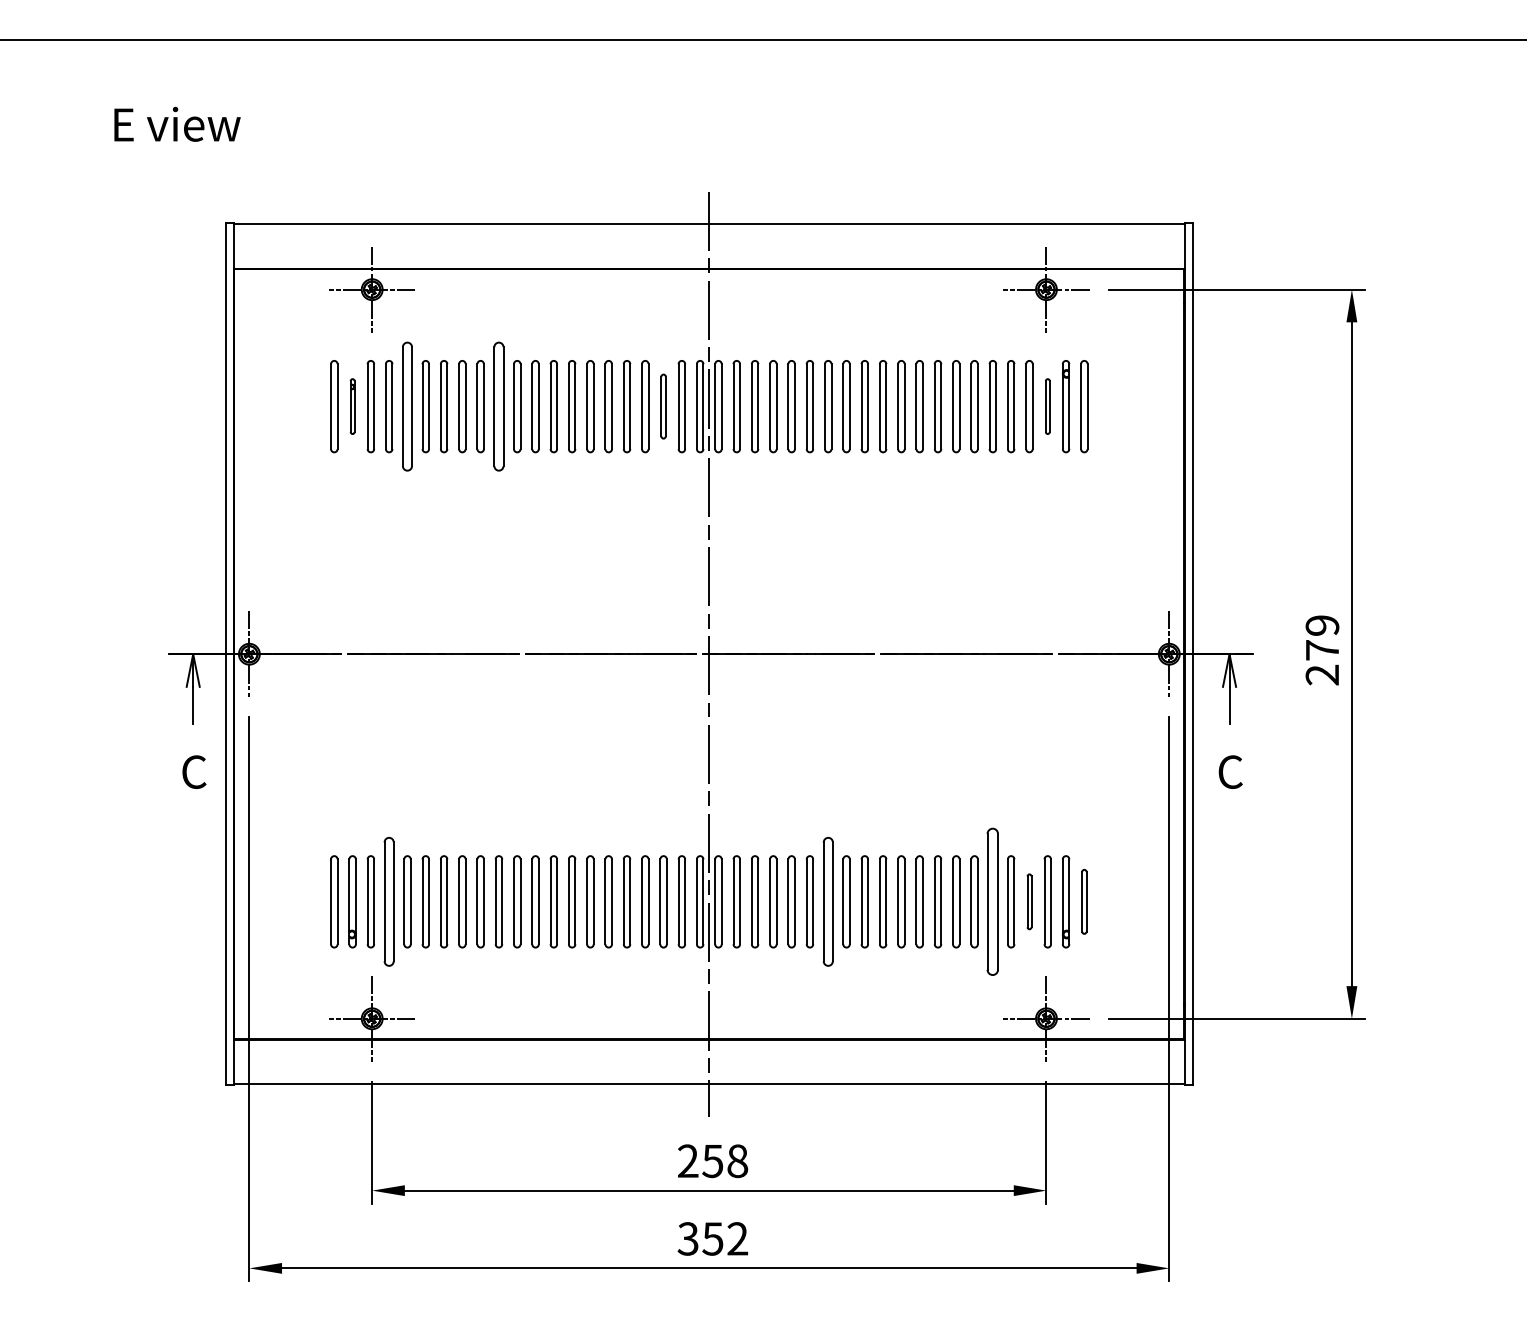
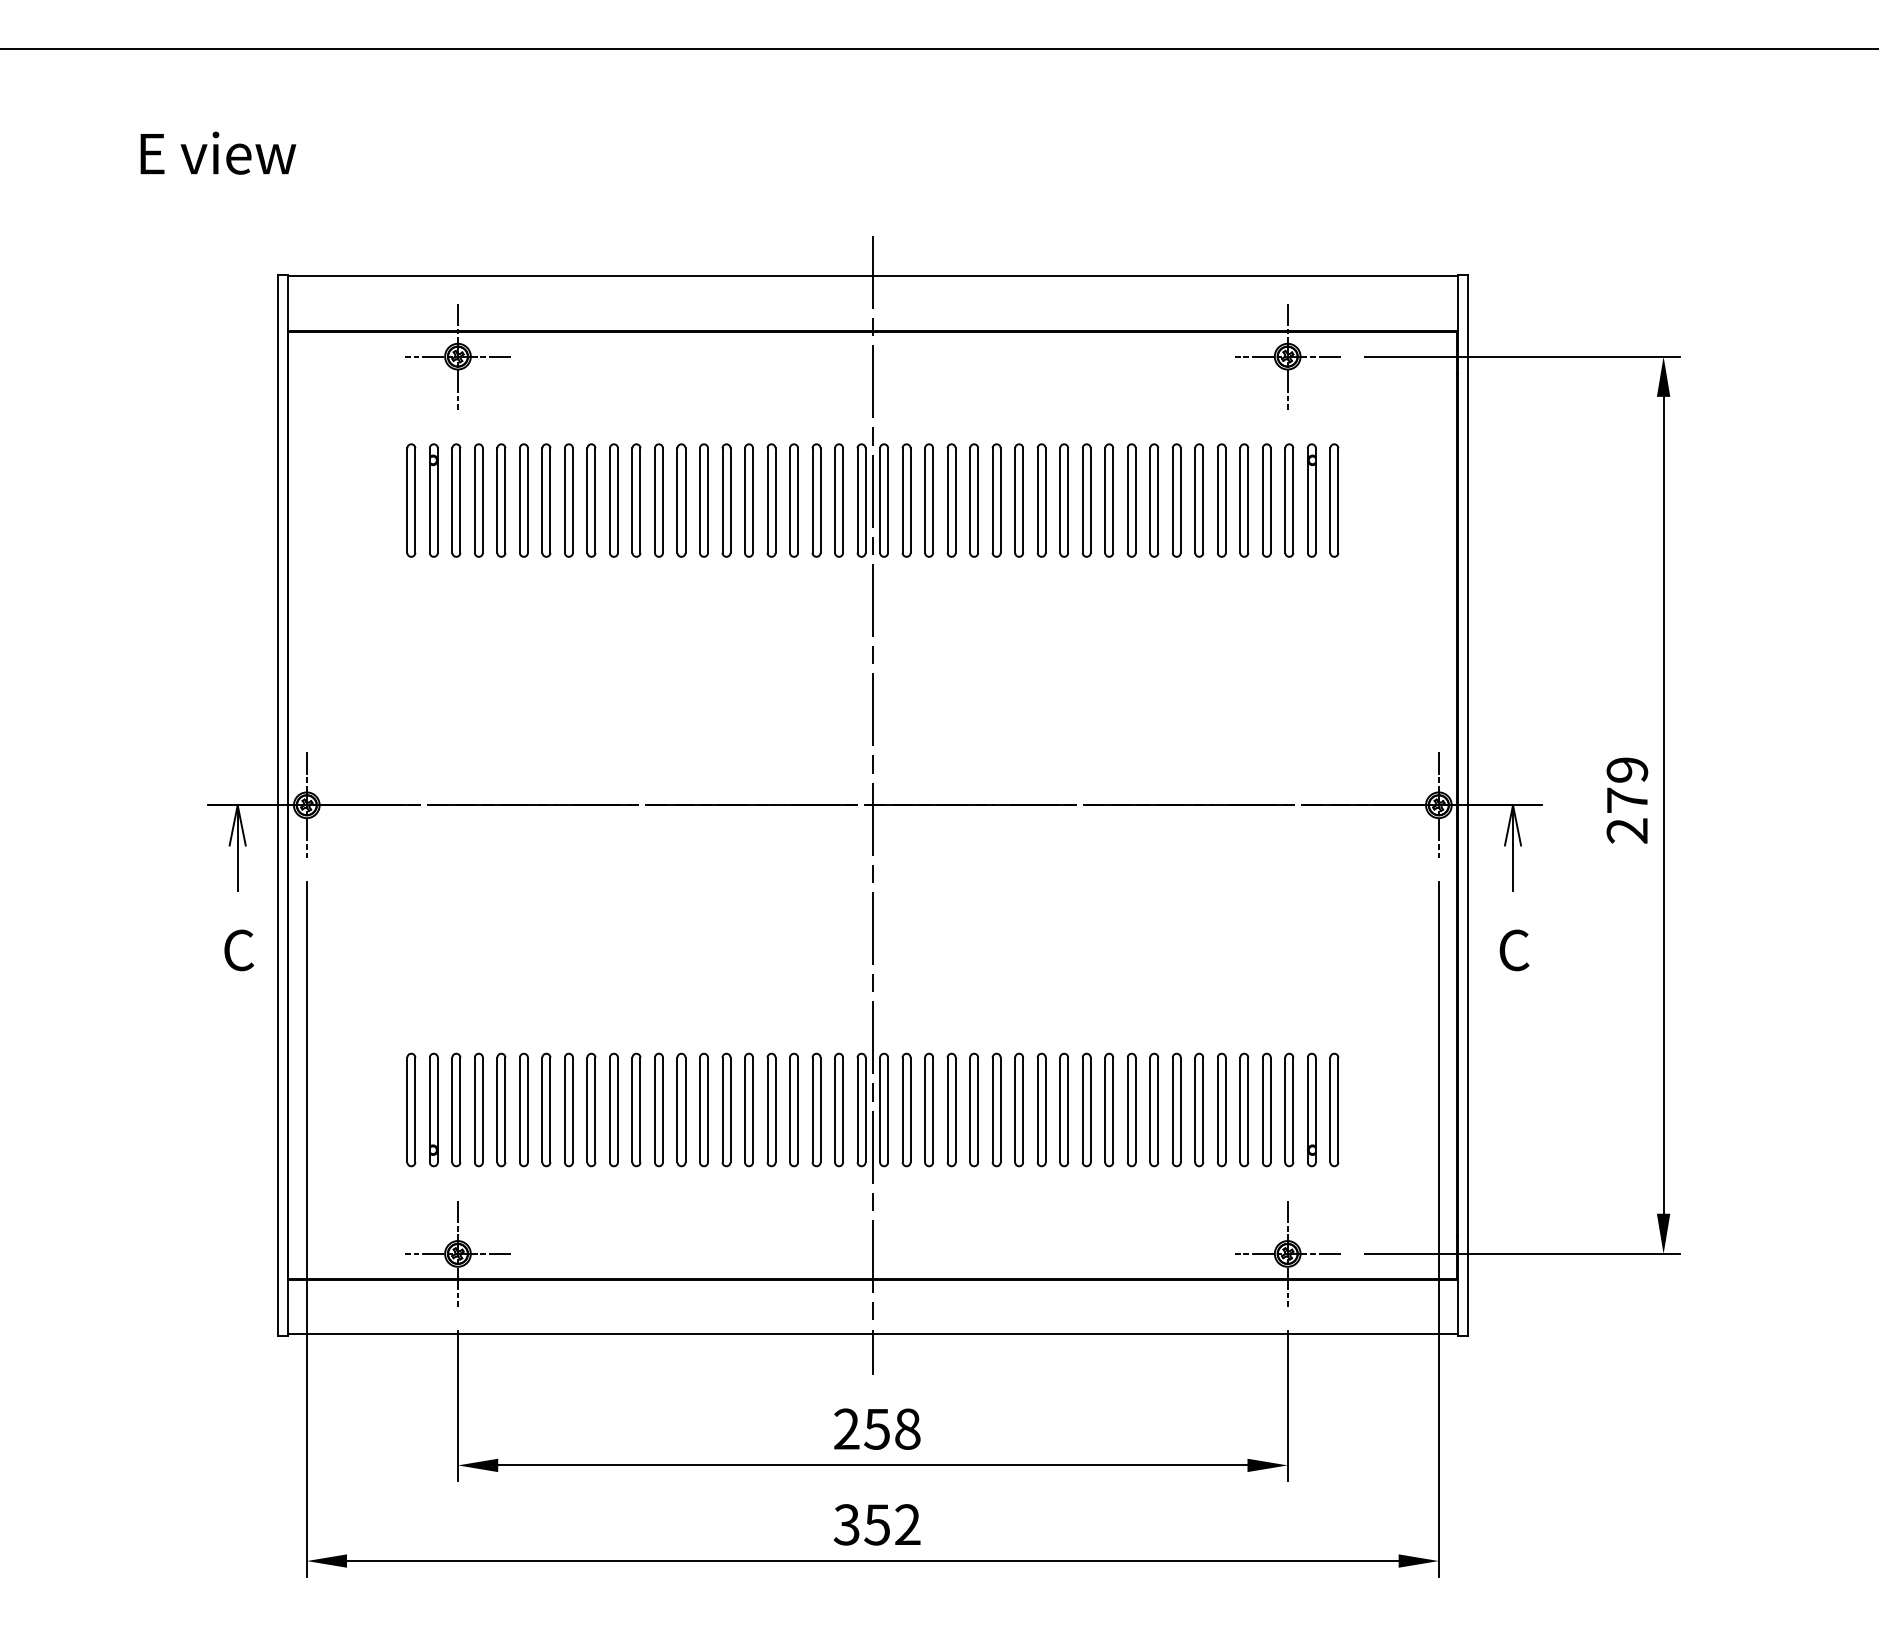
part: (352, 406) -> (433, 500), size x1.67
part: (407, 406) -> (501, 500), size x0.71
part: (498, 406) -> (613, 500), size x0.71
part: (663, 406) -> (816, 500), size x1.43
part: (1047, 406) -> (1289, 500), size x1.67
part: (388, 901) -> (478, 1109), size x0.71
part: (827, 901) -> (1018, 1109), size x0.71
part: (992, 901) -> (1221, 1109), size x0.62
part: (1029, 901) -> (1266, 1109), size x1.67
part: (1084, 901) -> (1334, 1109), size x1.43

